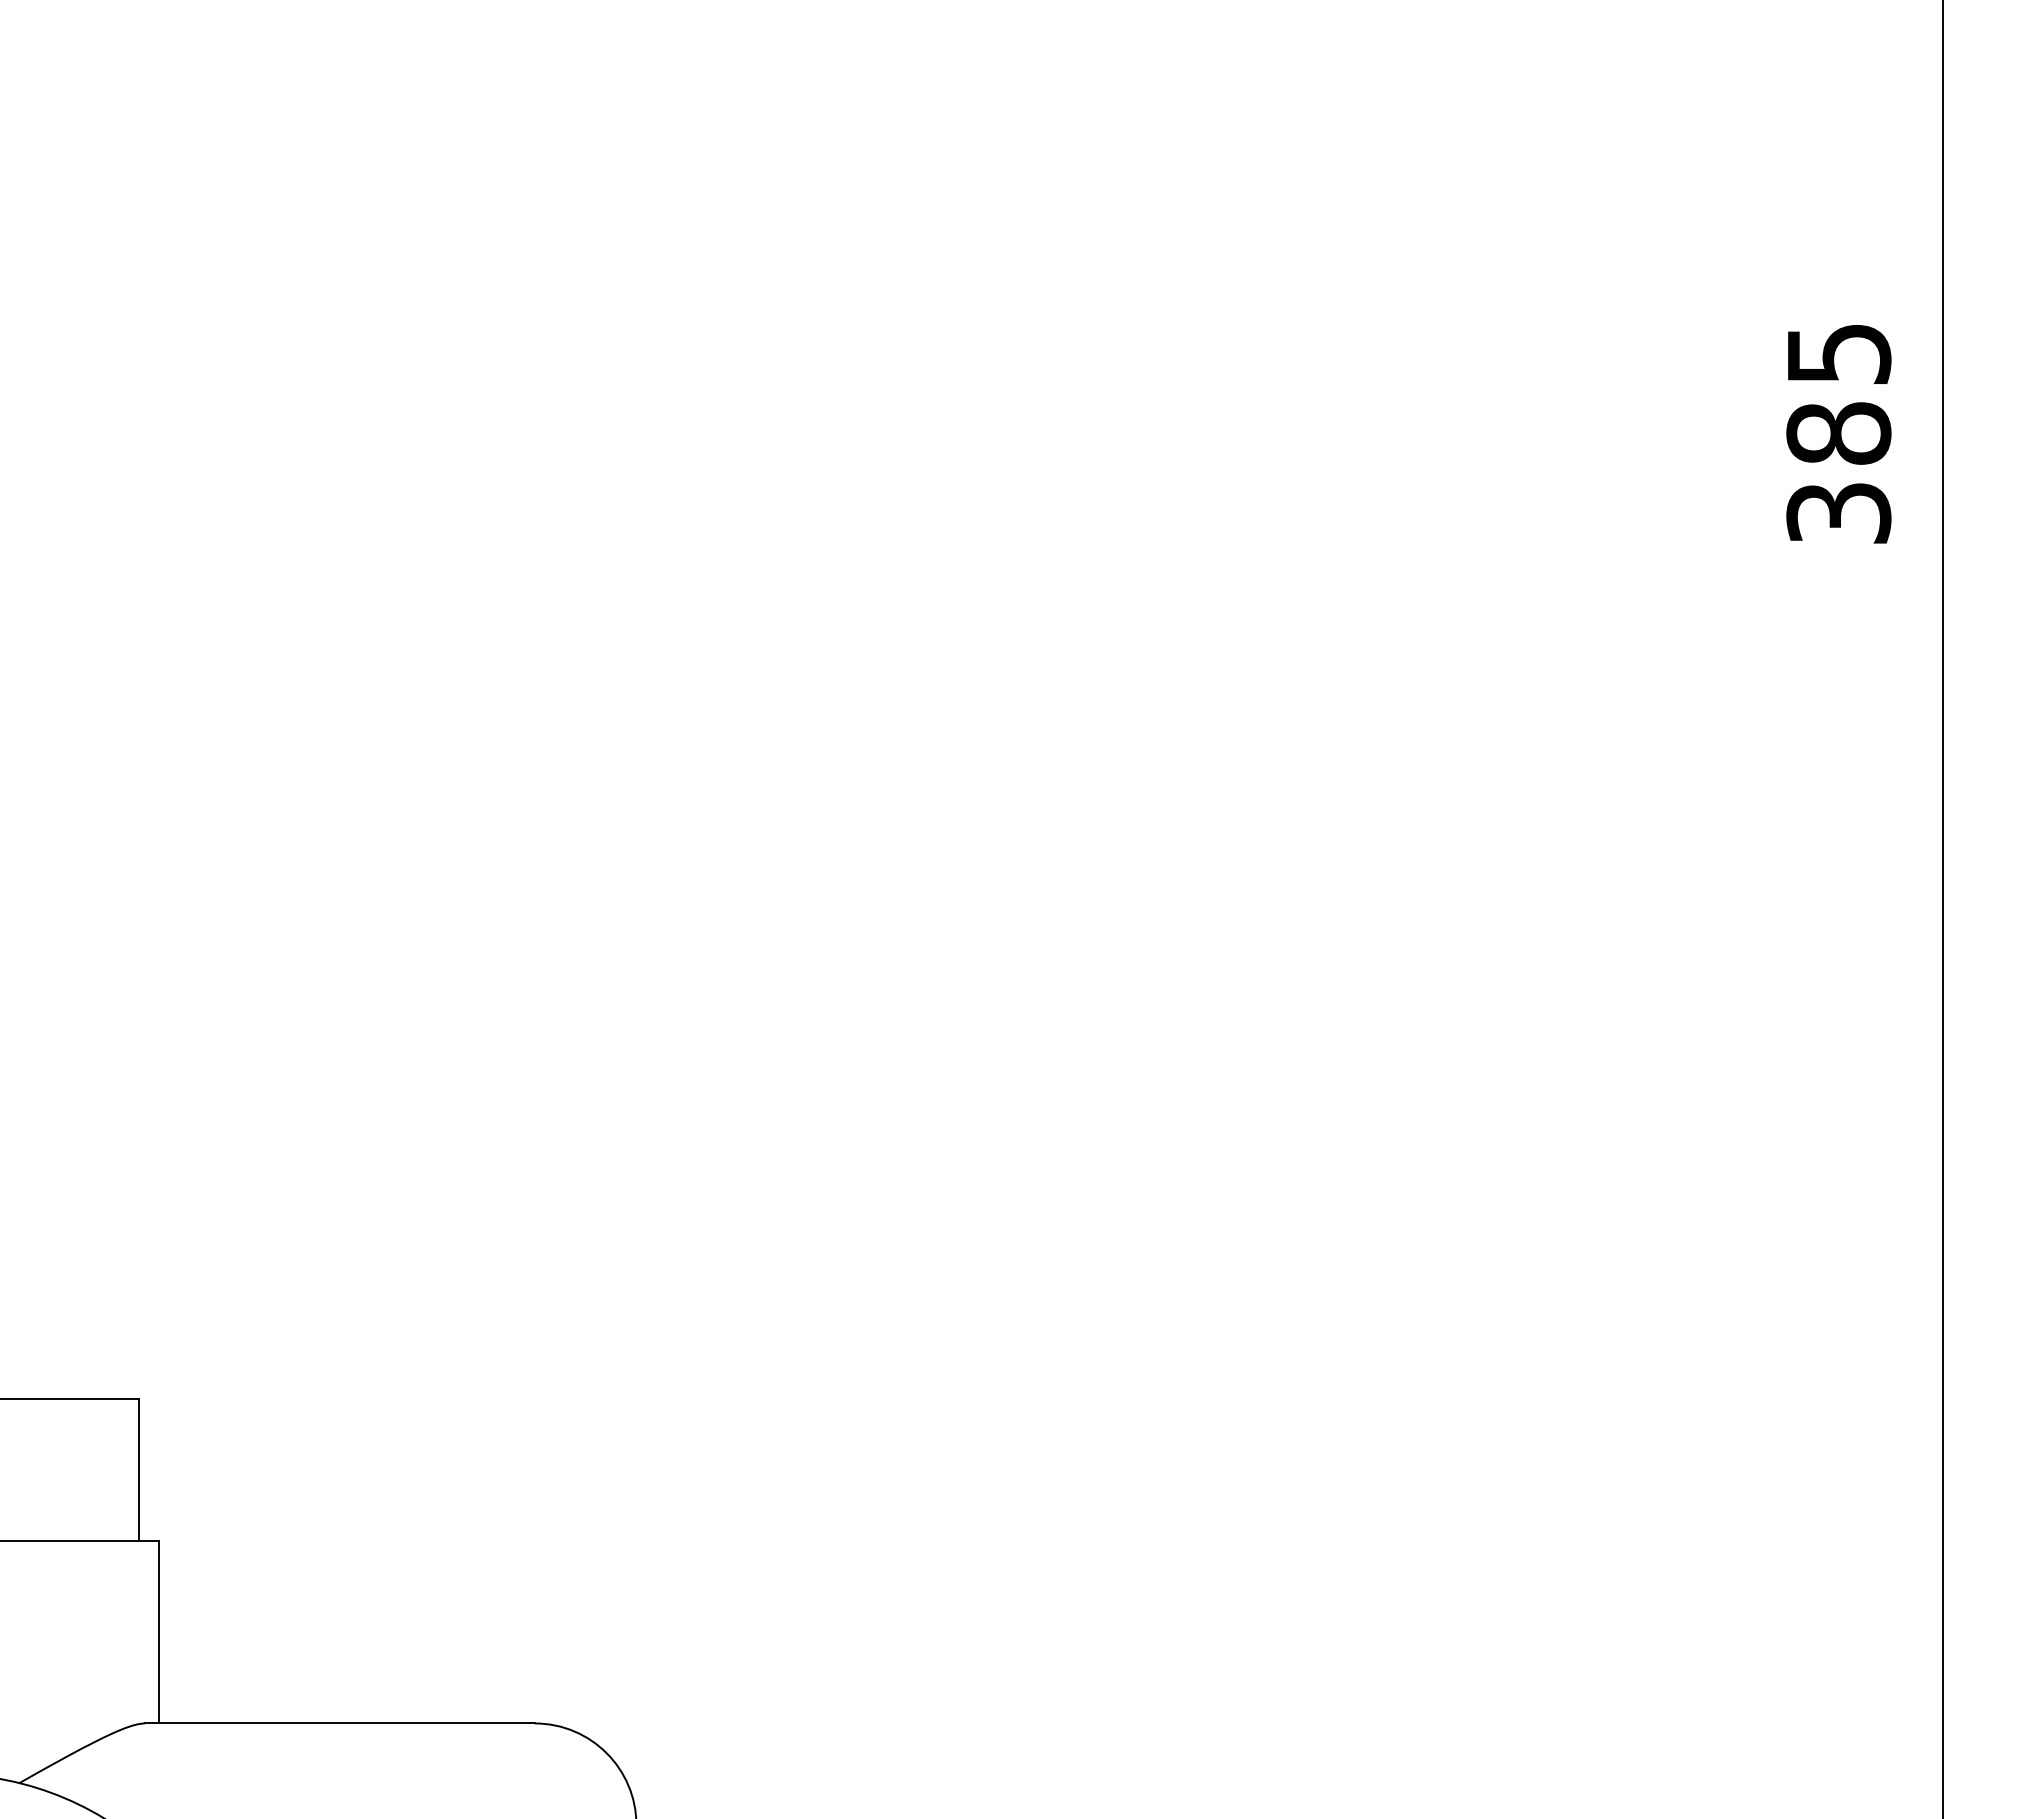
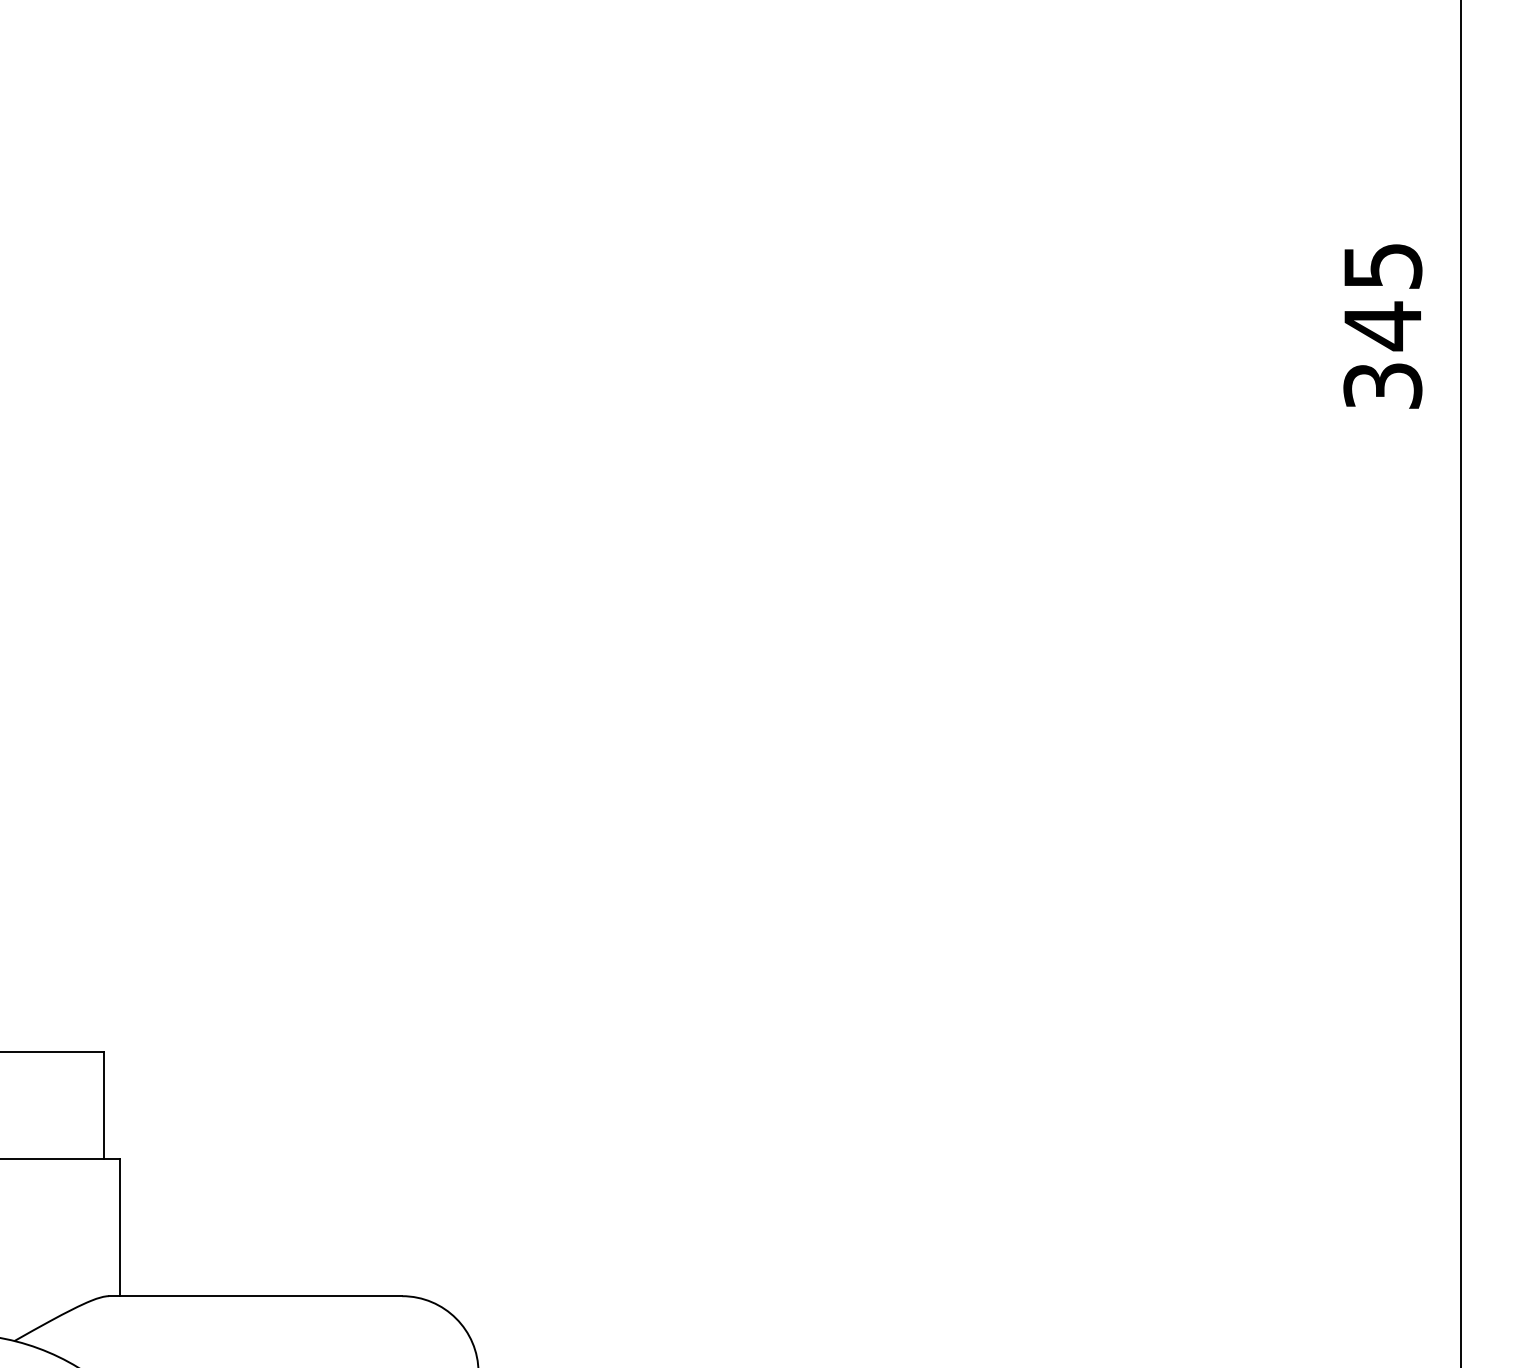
text: (1838, 433) -> (1382, 326), 385 -> 345

